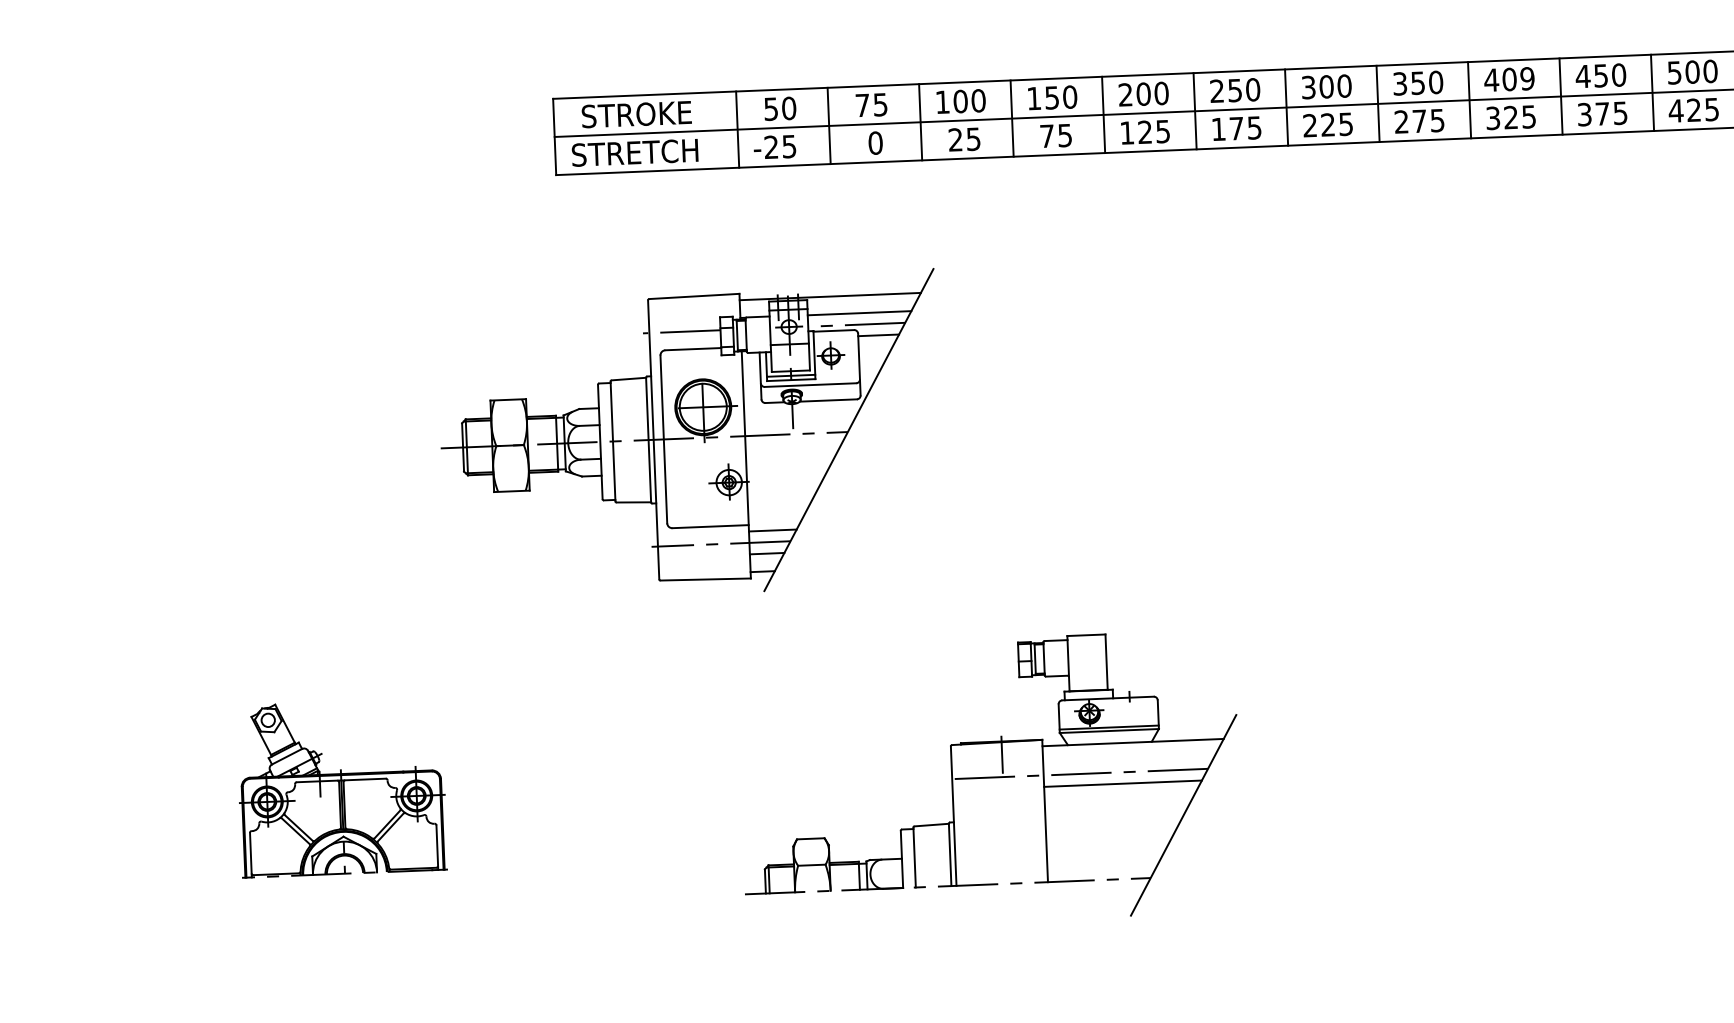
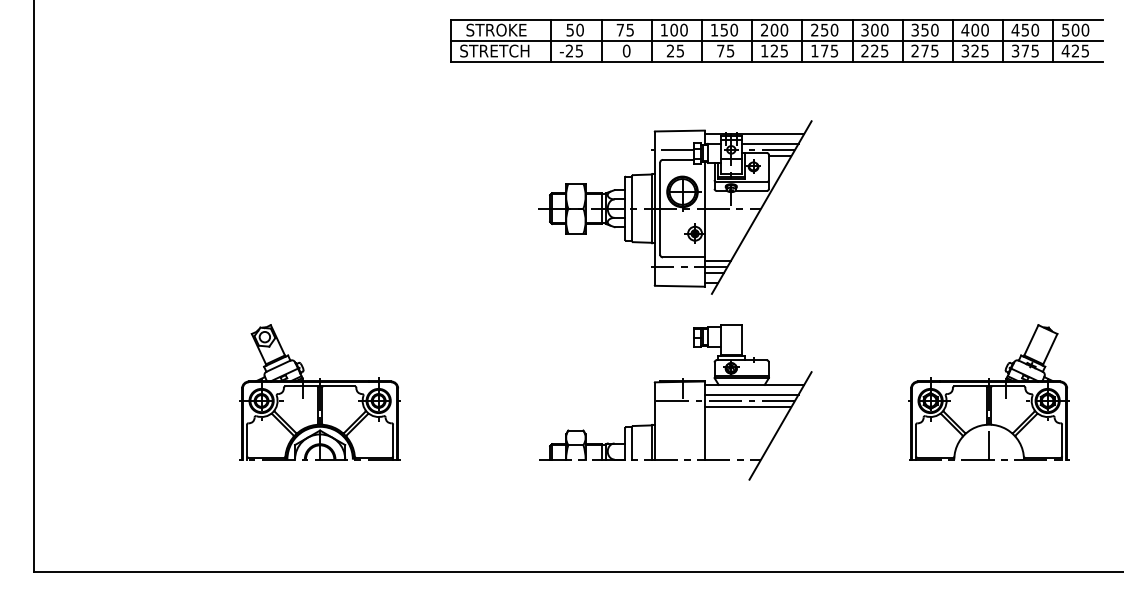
text: (1526, 79) -> (984, 30), 409 -> 400
part: (691, 436) -> (675, 207), moved
part: (1560, 739) -> (988, 392), added
line: (1128, 760) -> (751, 394), added
part: (340, 788) -> (319, 392), size x1.43

